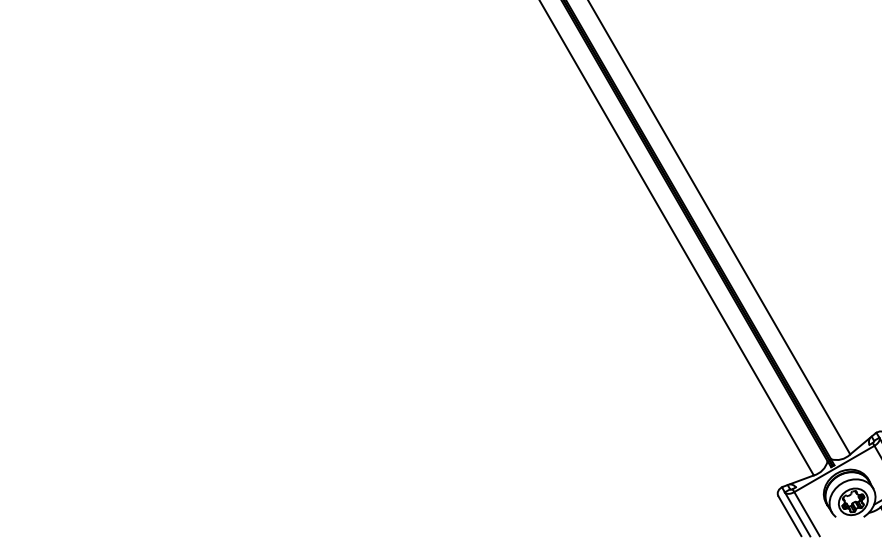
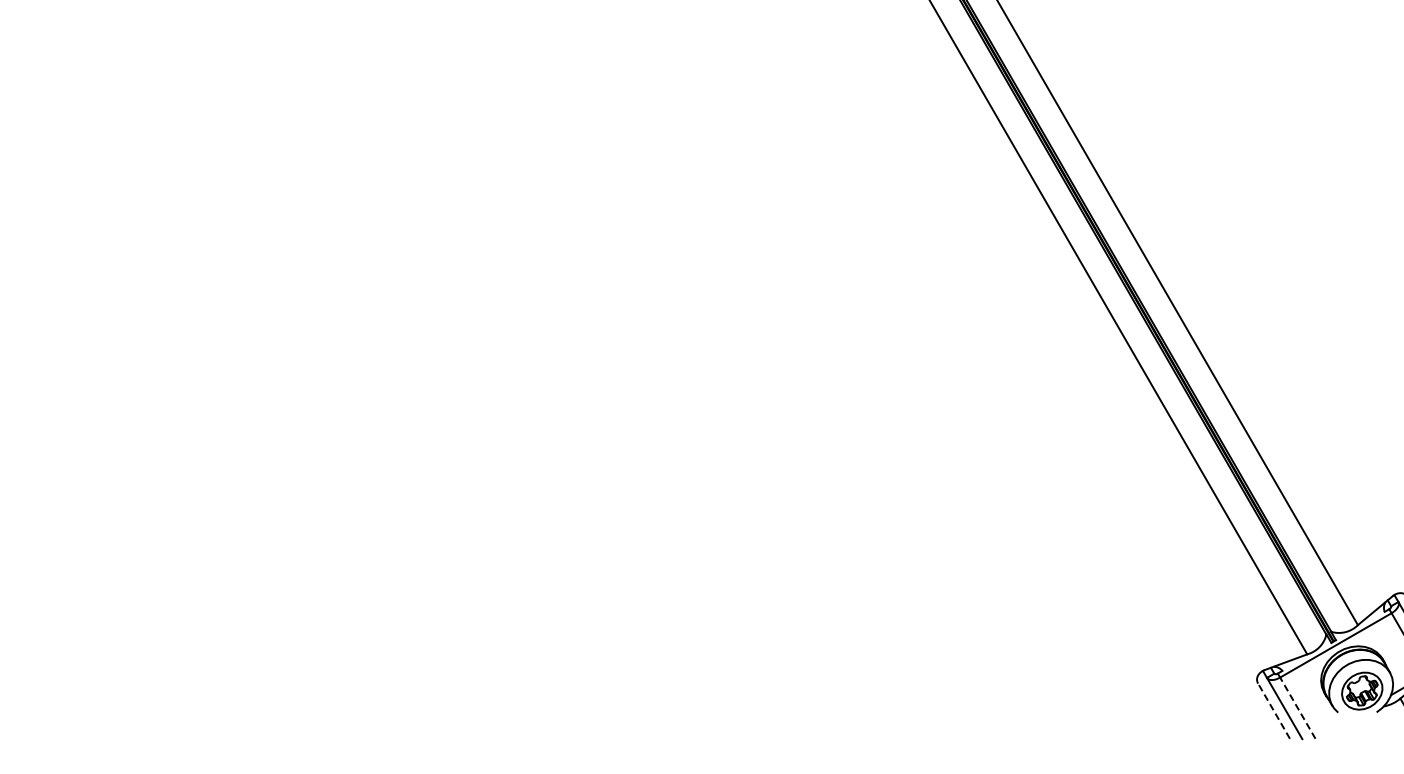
line: (806, 513) -> (1297, 707), solid -> dashed
line: (790, 516) -> (1274, 711), solid -> dashed

